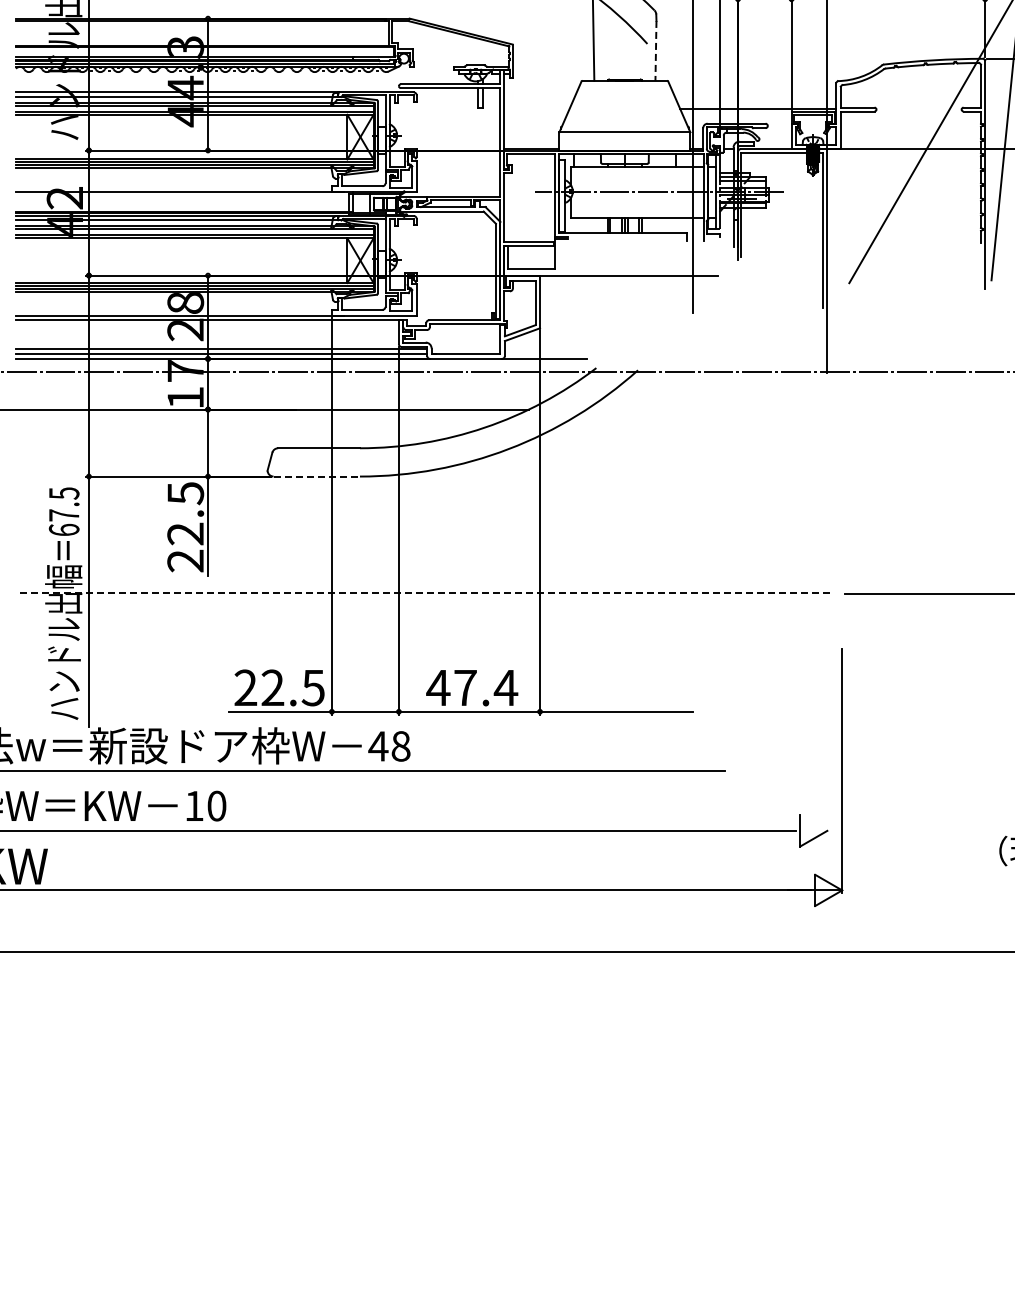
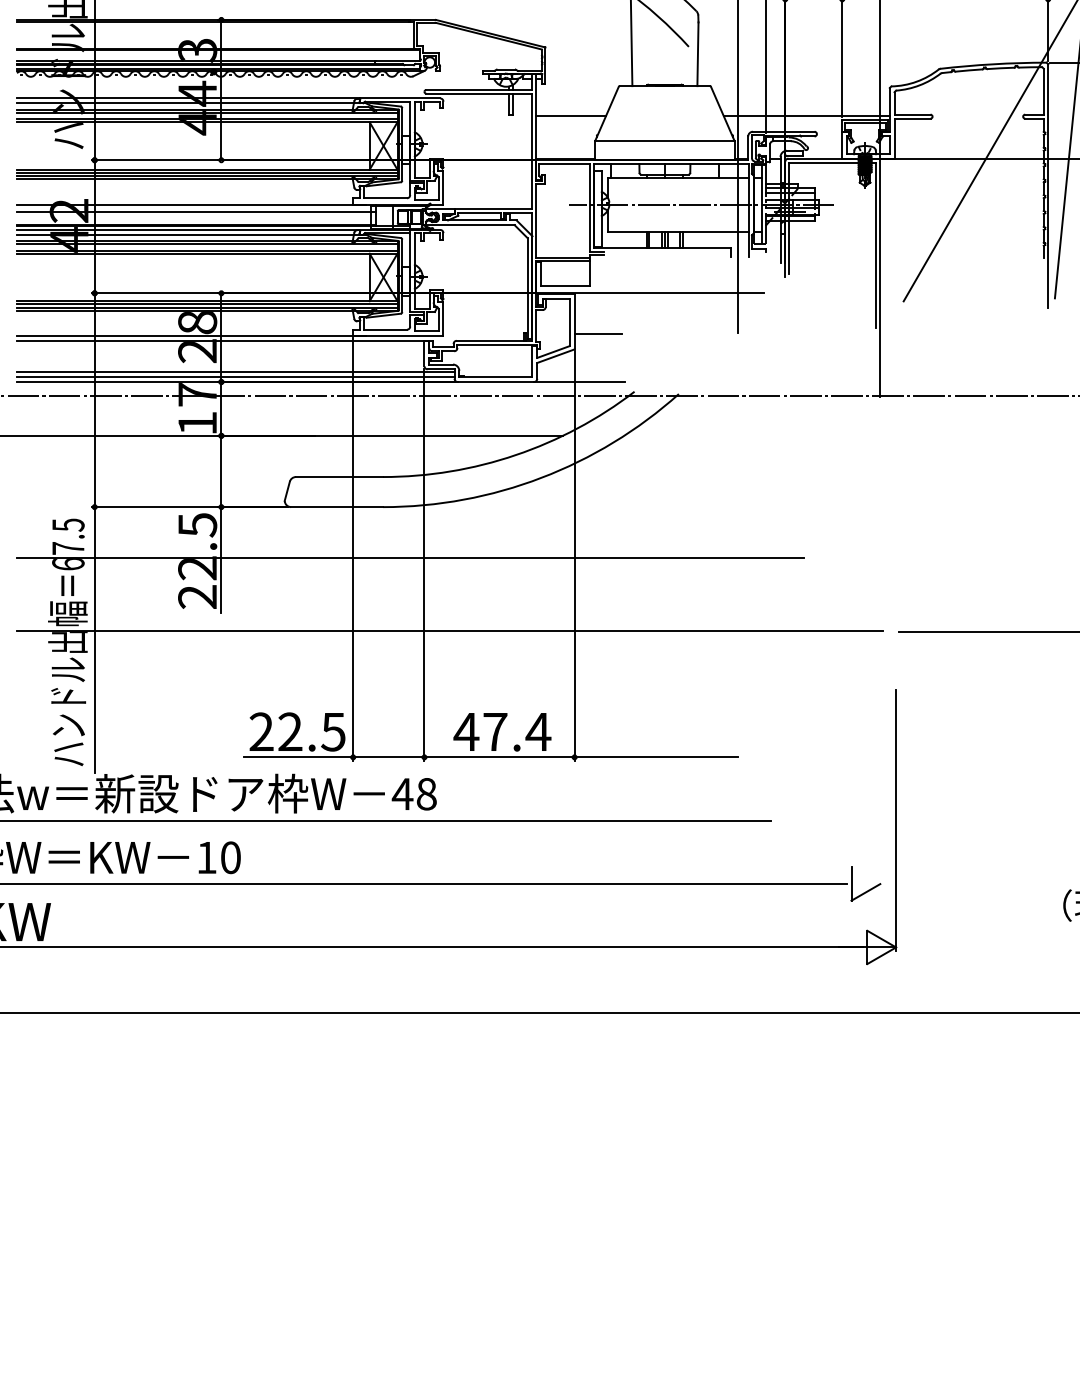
line: (655, 50) -> (697, 53), dashed -> solid
line: (536, 108) -> (570, 115), added
line: (184, 199) -> (196, 212), added
line: (562, 314) -> (598, 334), added
line: (317, 476) -> (337, 507), dashed -> solid
line: (385, 524) -> (410, 558), added
line: (422, 592) -> (449, 630), dashed -> solid

